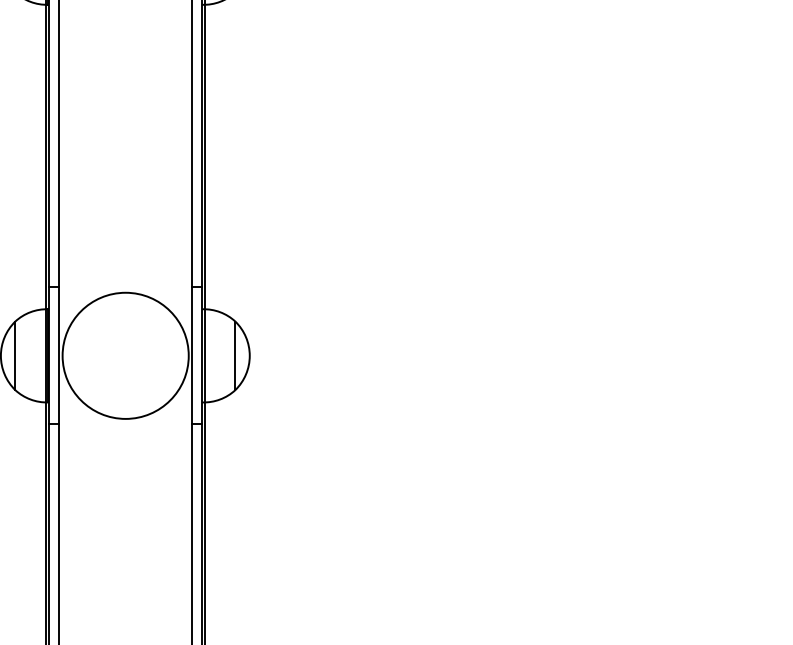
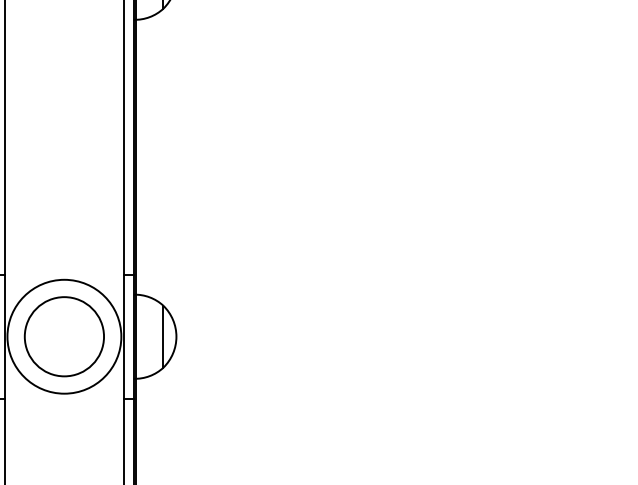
circle: (125, 355) -> (64, 336), added

